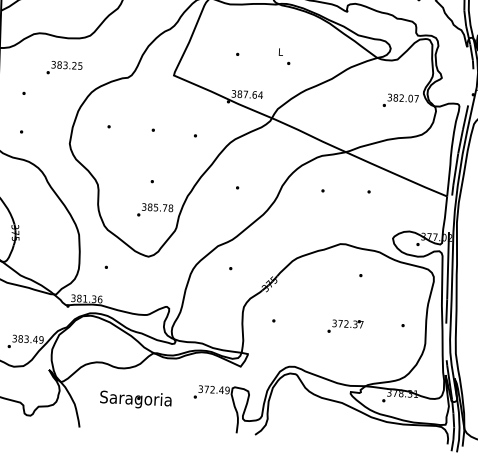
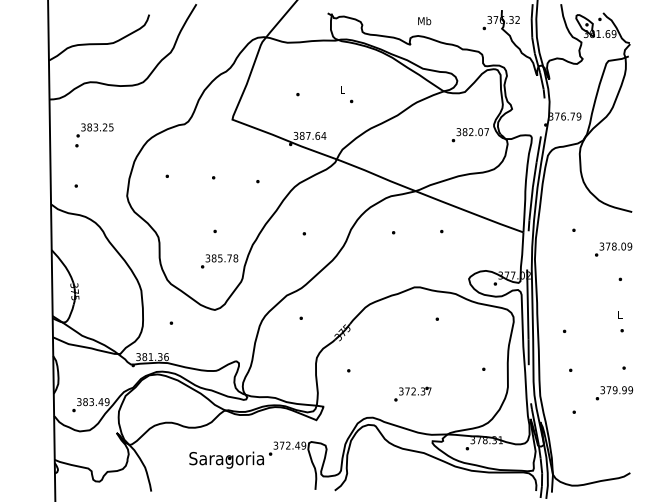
text: (64, 68) -> (94, 130), moved
text: (345, 325) -> (412, 393), moved
text: (135, 399) -> (226, 459), moved

